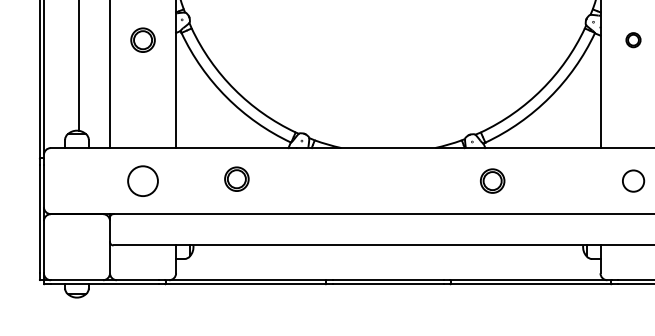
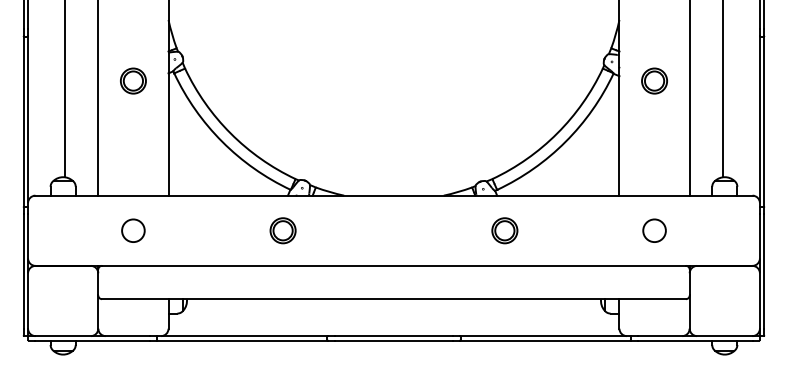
part: (633, 39) -> (654, 80), size x1.67
part: (236, 178) -> (282, 230), moved
circle: (143, 180) -> (133, 230), size x0.71

